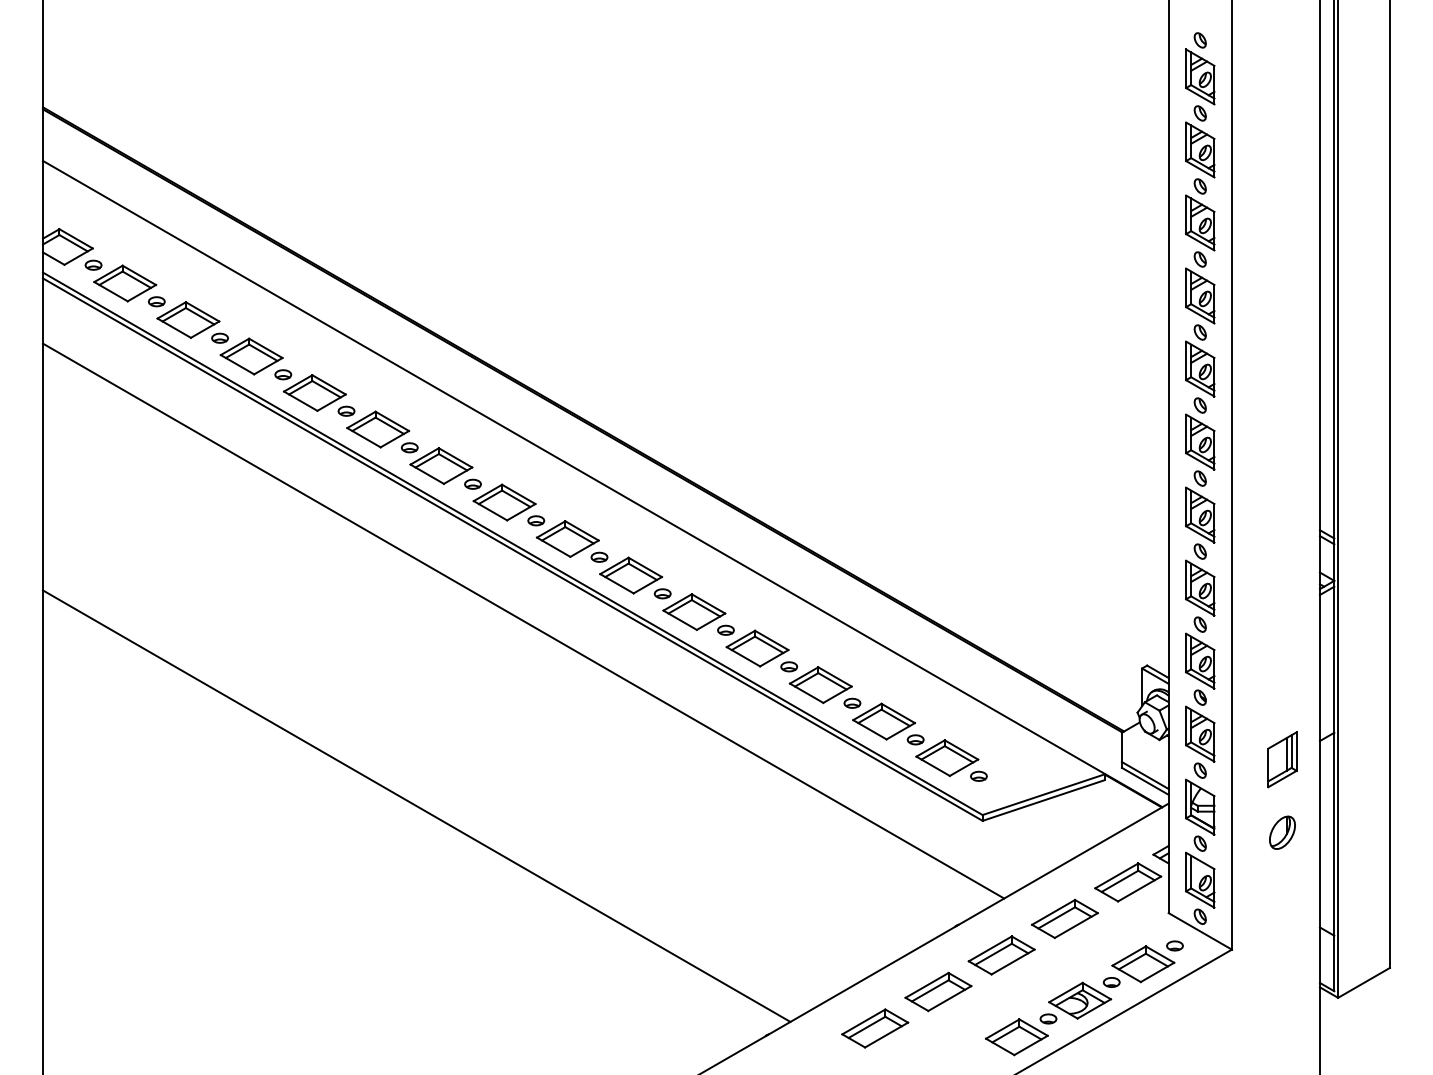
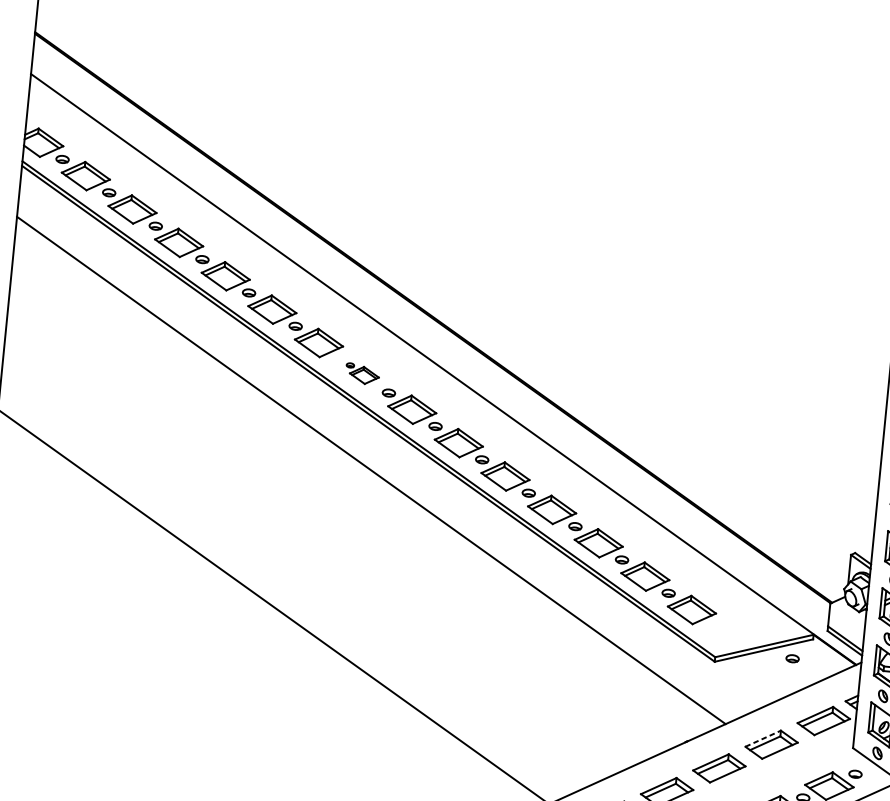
part: (500, 499) -> (362, 373), size x0.6
part: (978, 775) -> (792, 658), moved
line: (1053, 912) -> (763, 738), solid -> dashed

